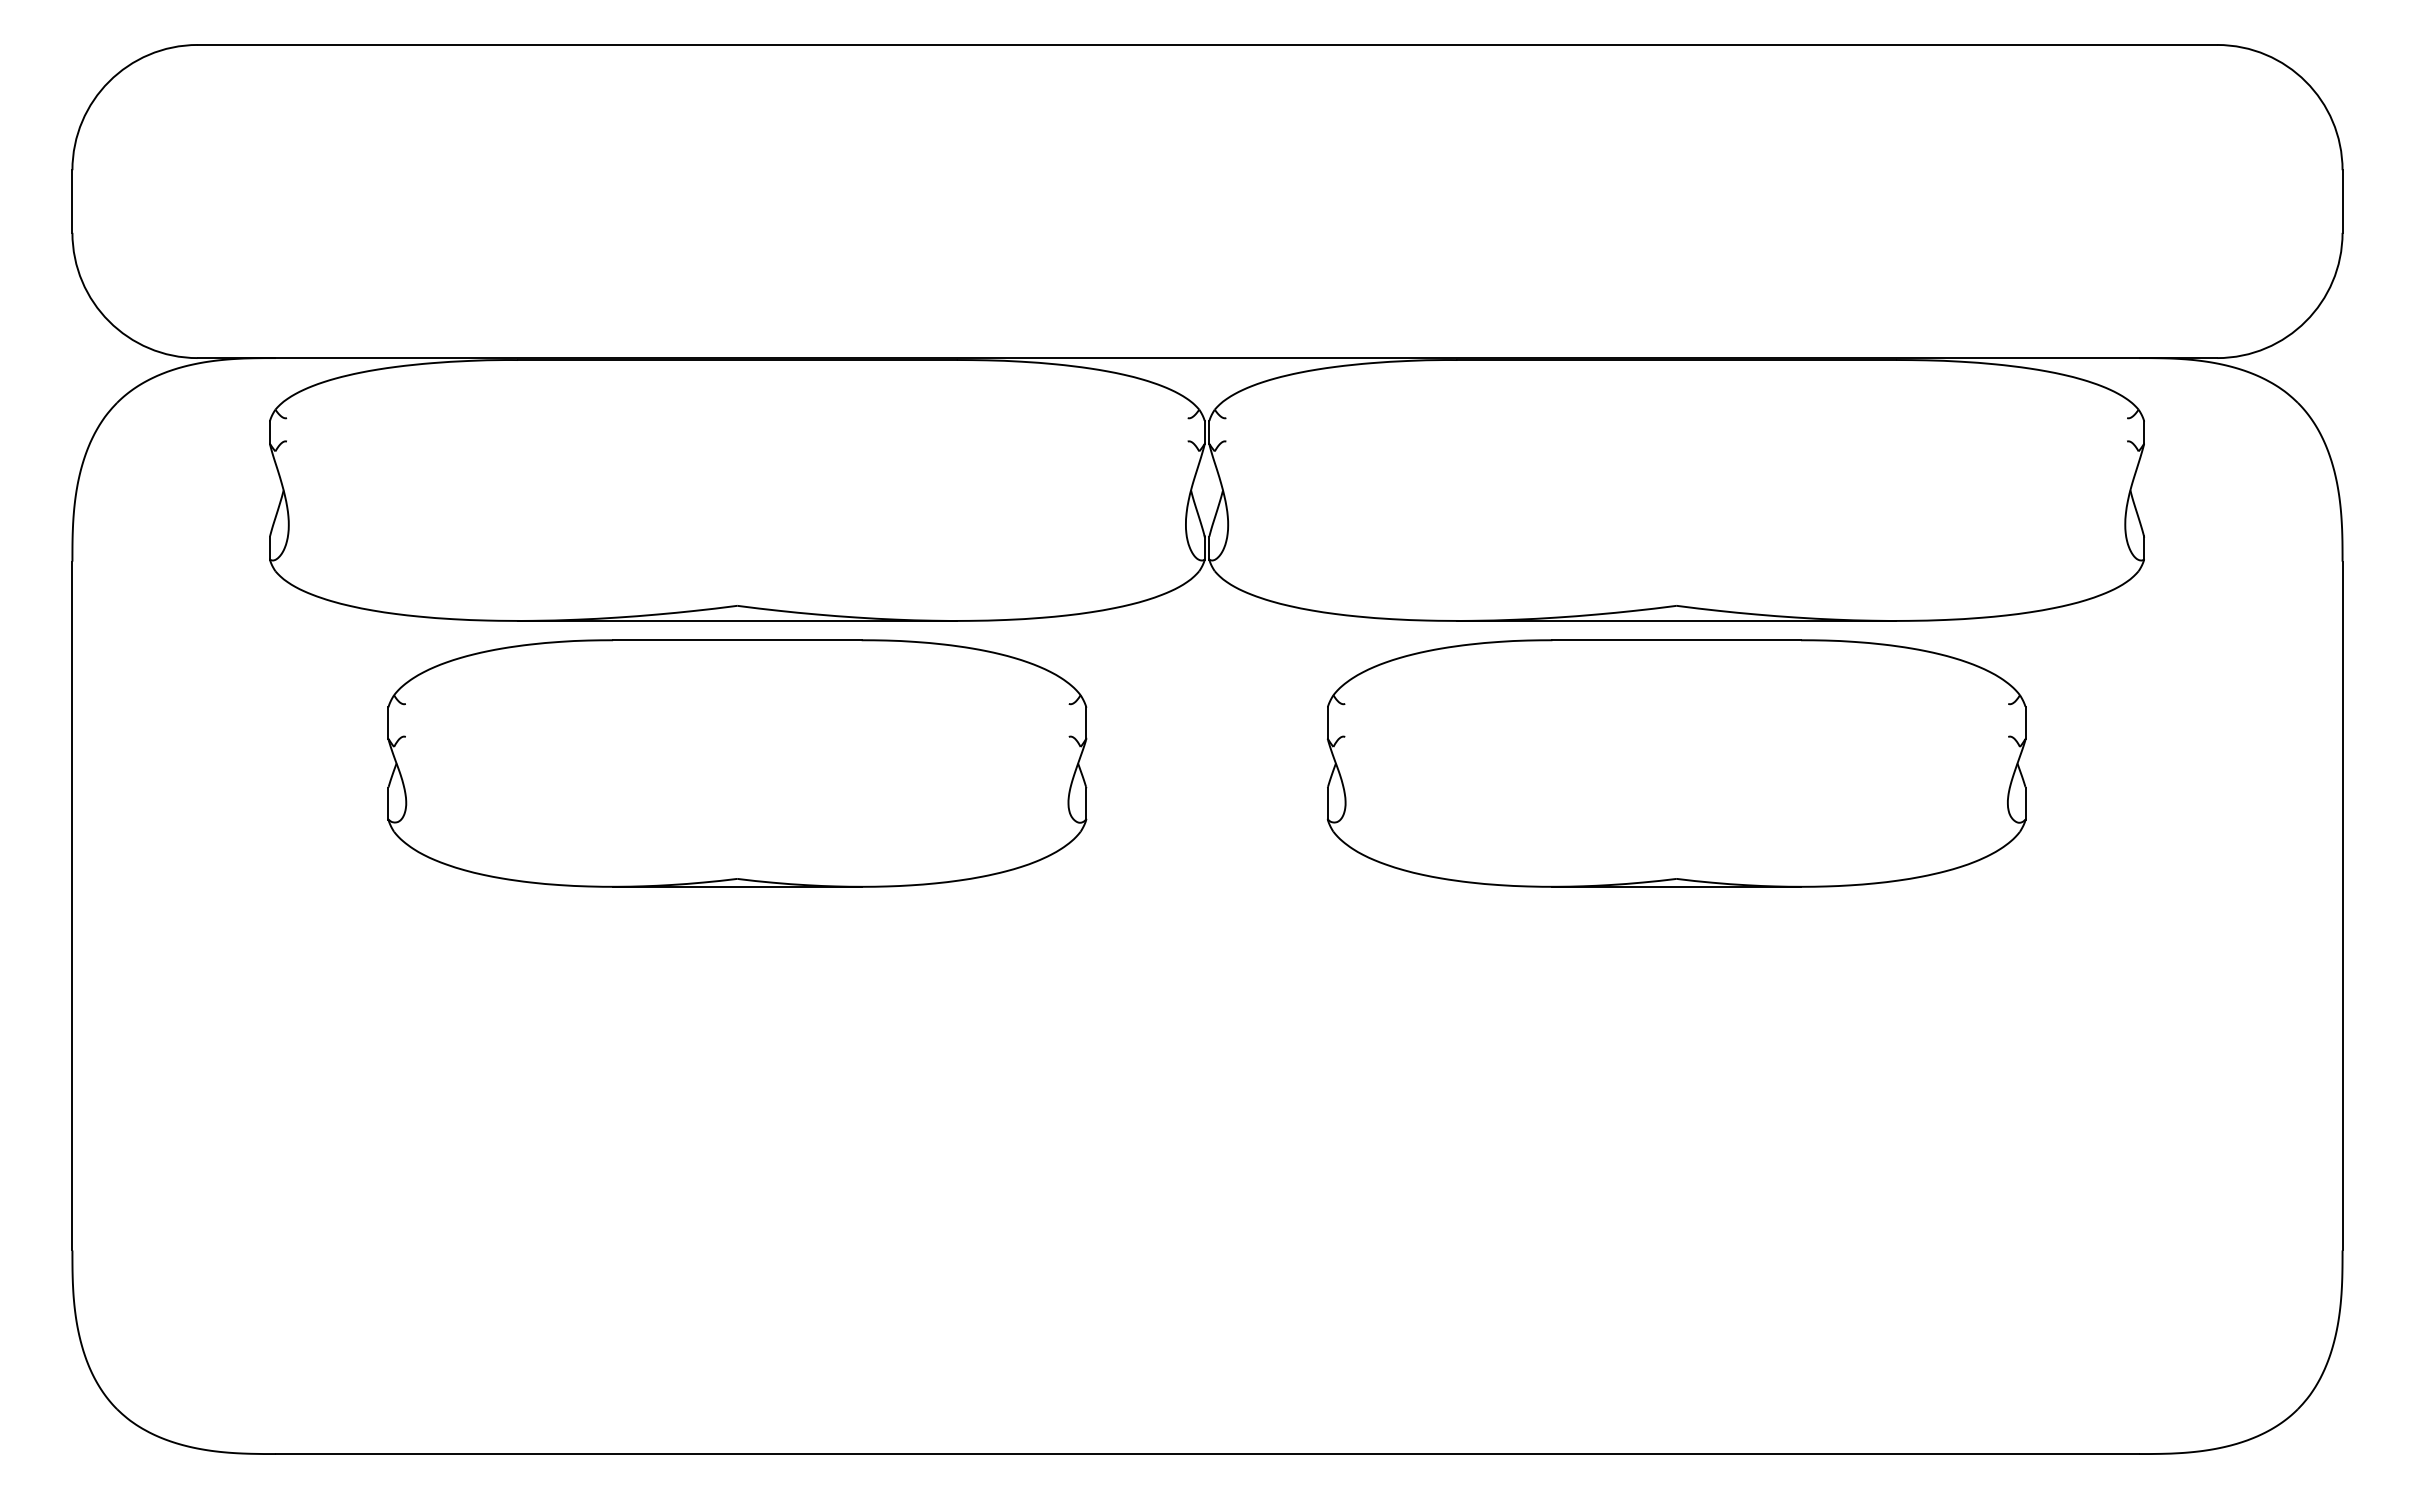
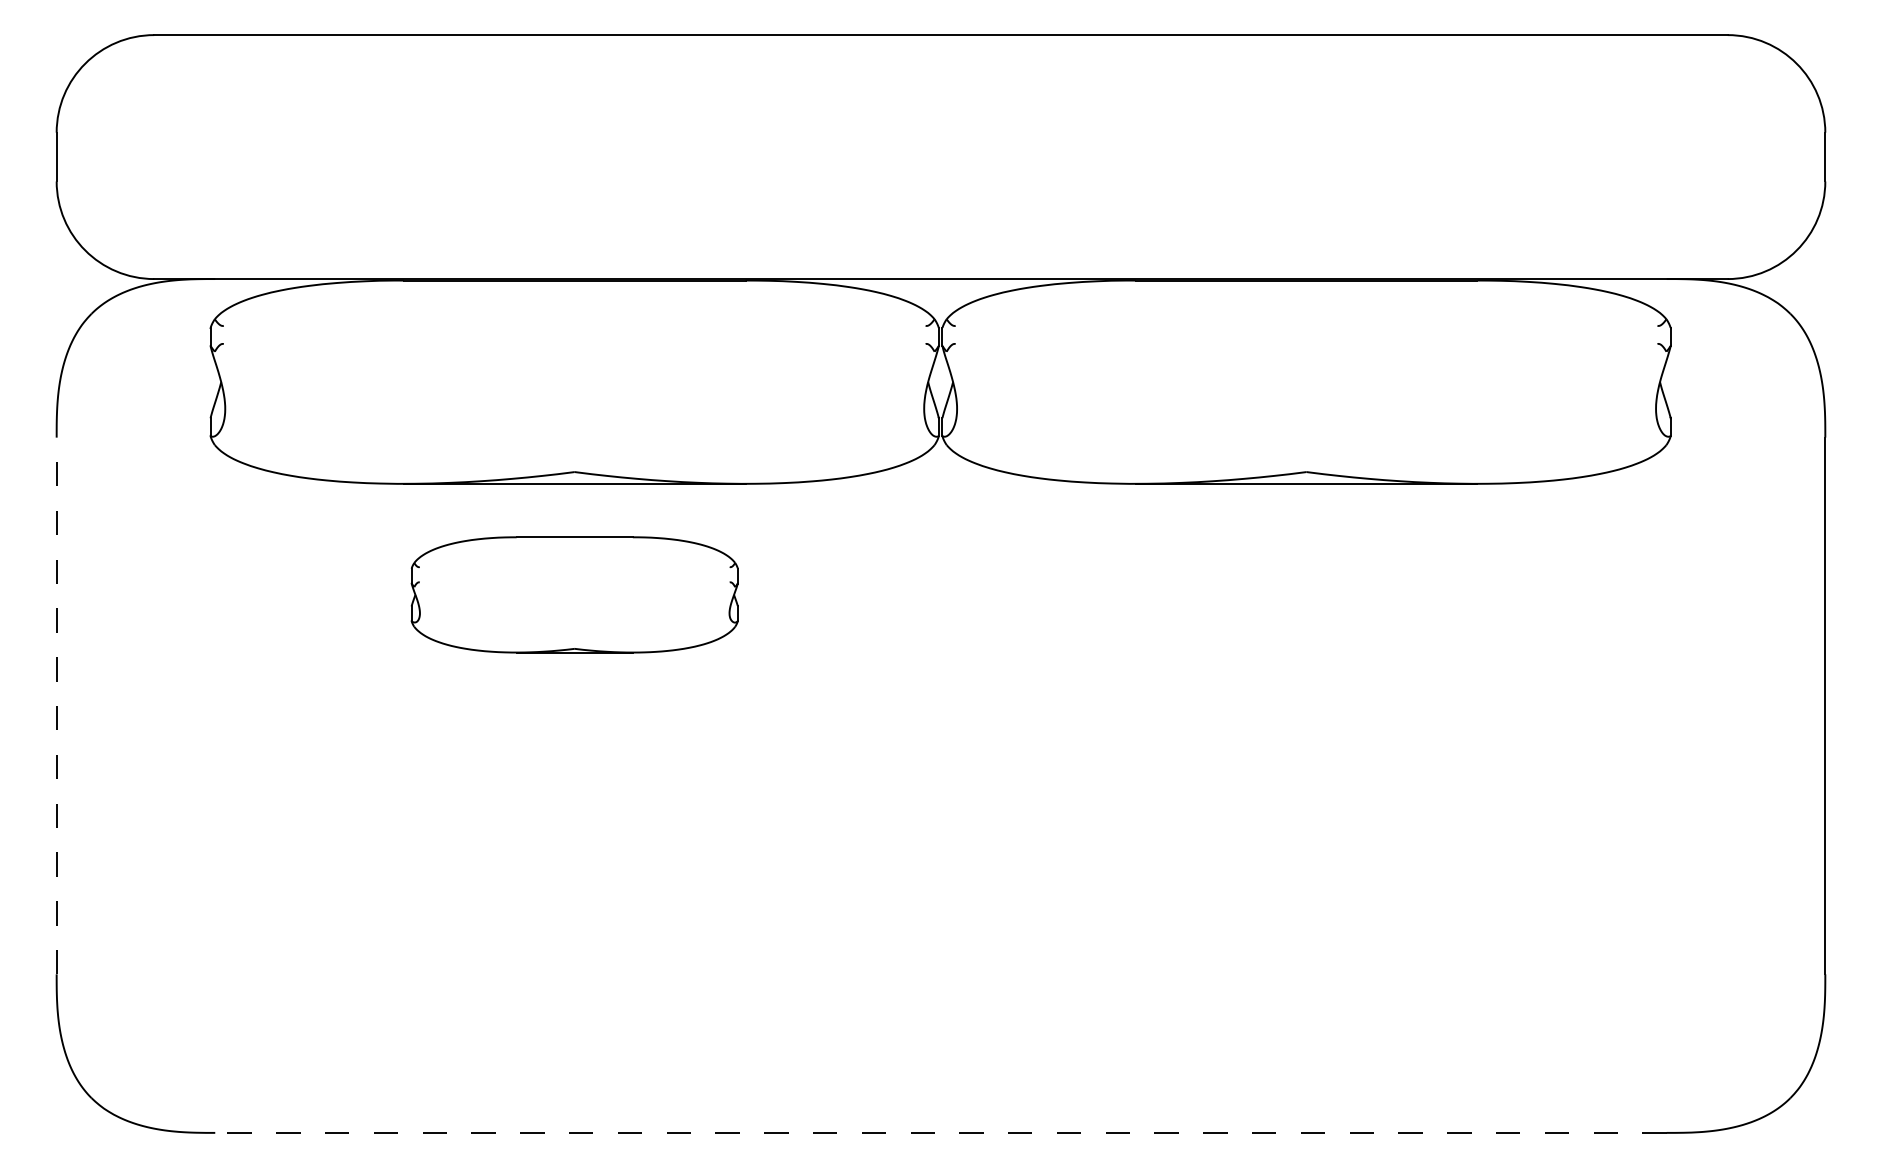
part: (737, 763) -> (574, 594), size x0.6
part: (1676, 763) -> (1306, 594), removed
line: (72, 905) -> (56, 705), solid -> dashed
line: (1207, 1454) -> (941, 1133), solid -> dashed

